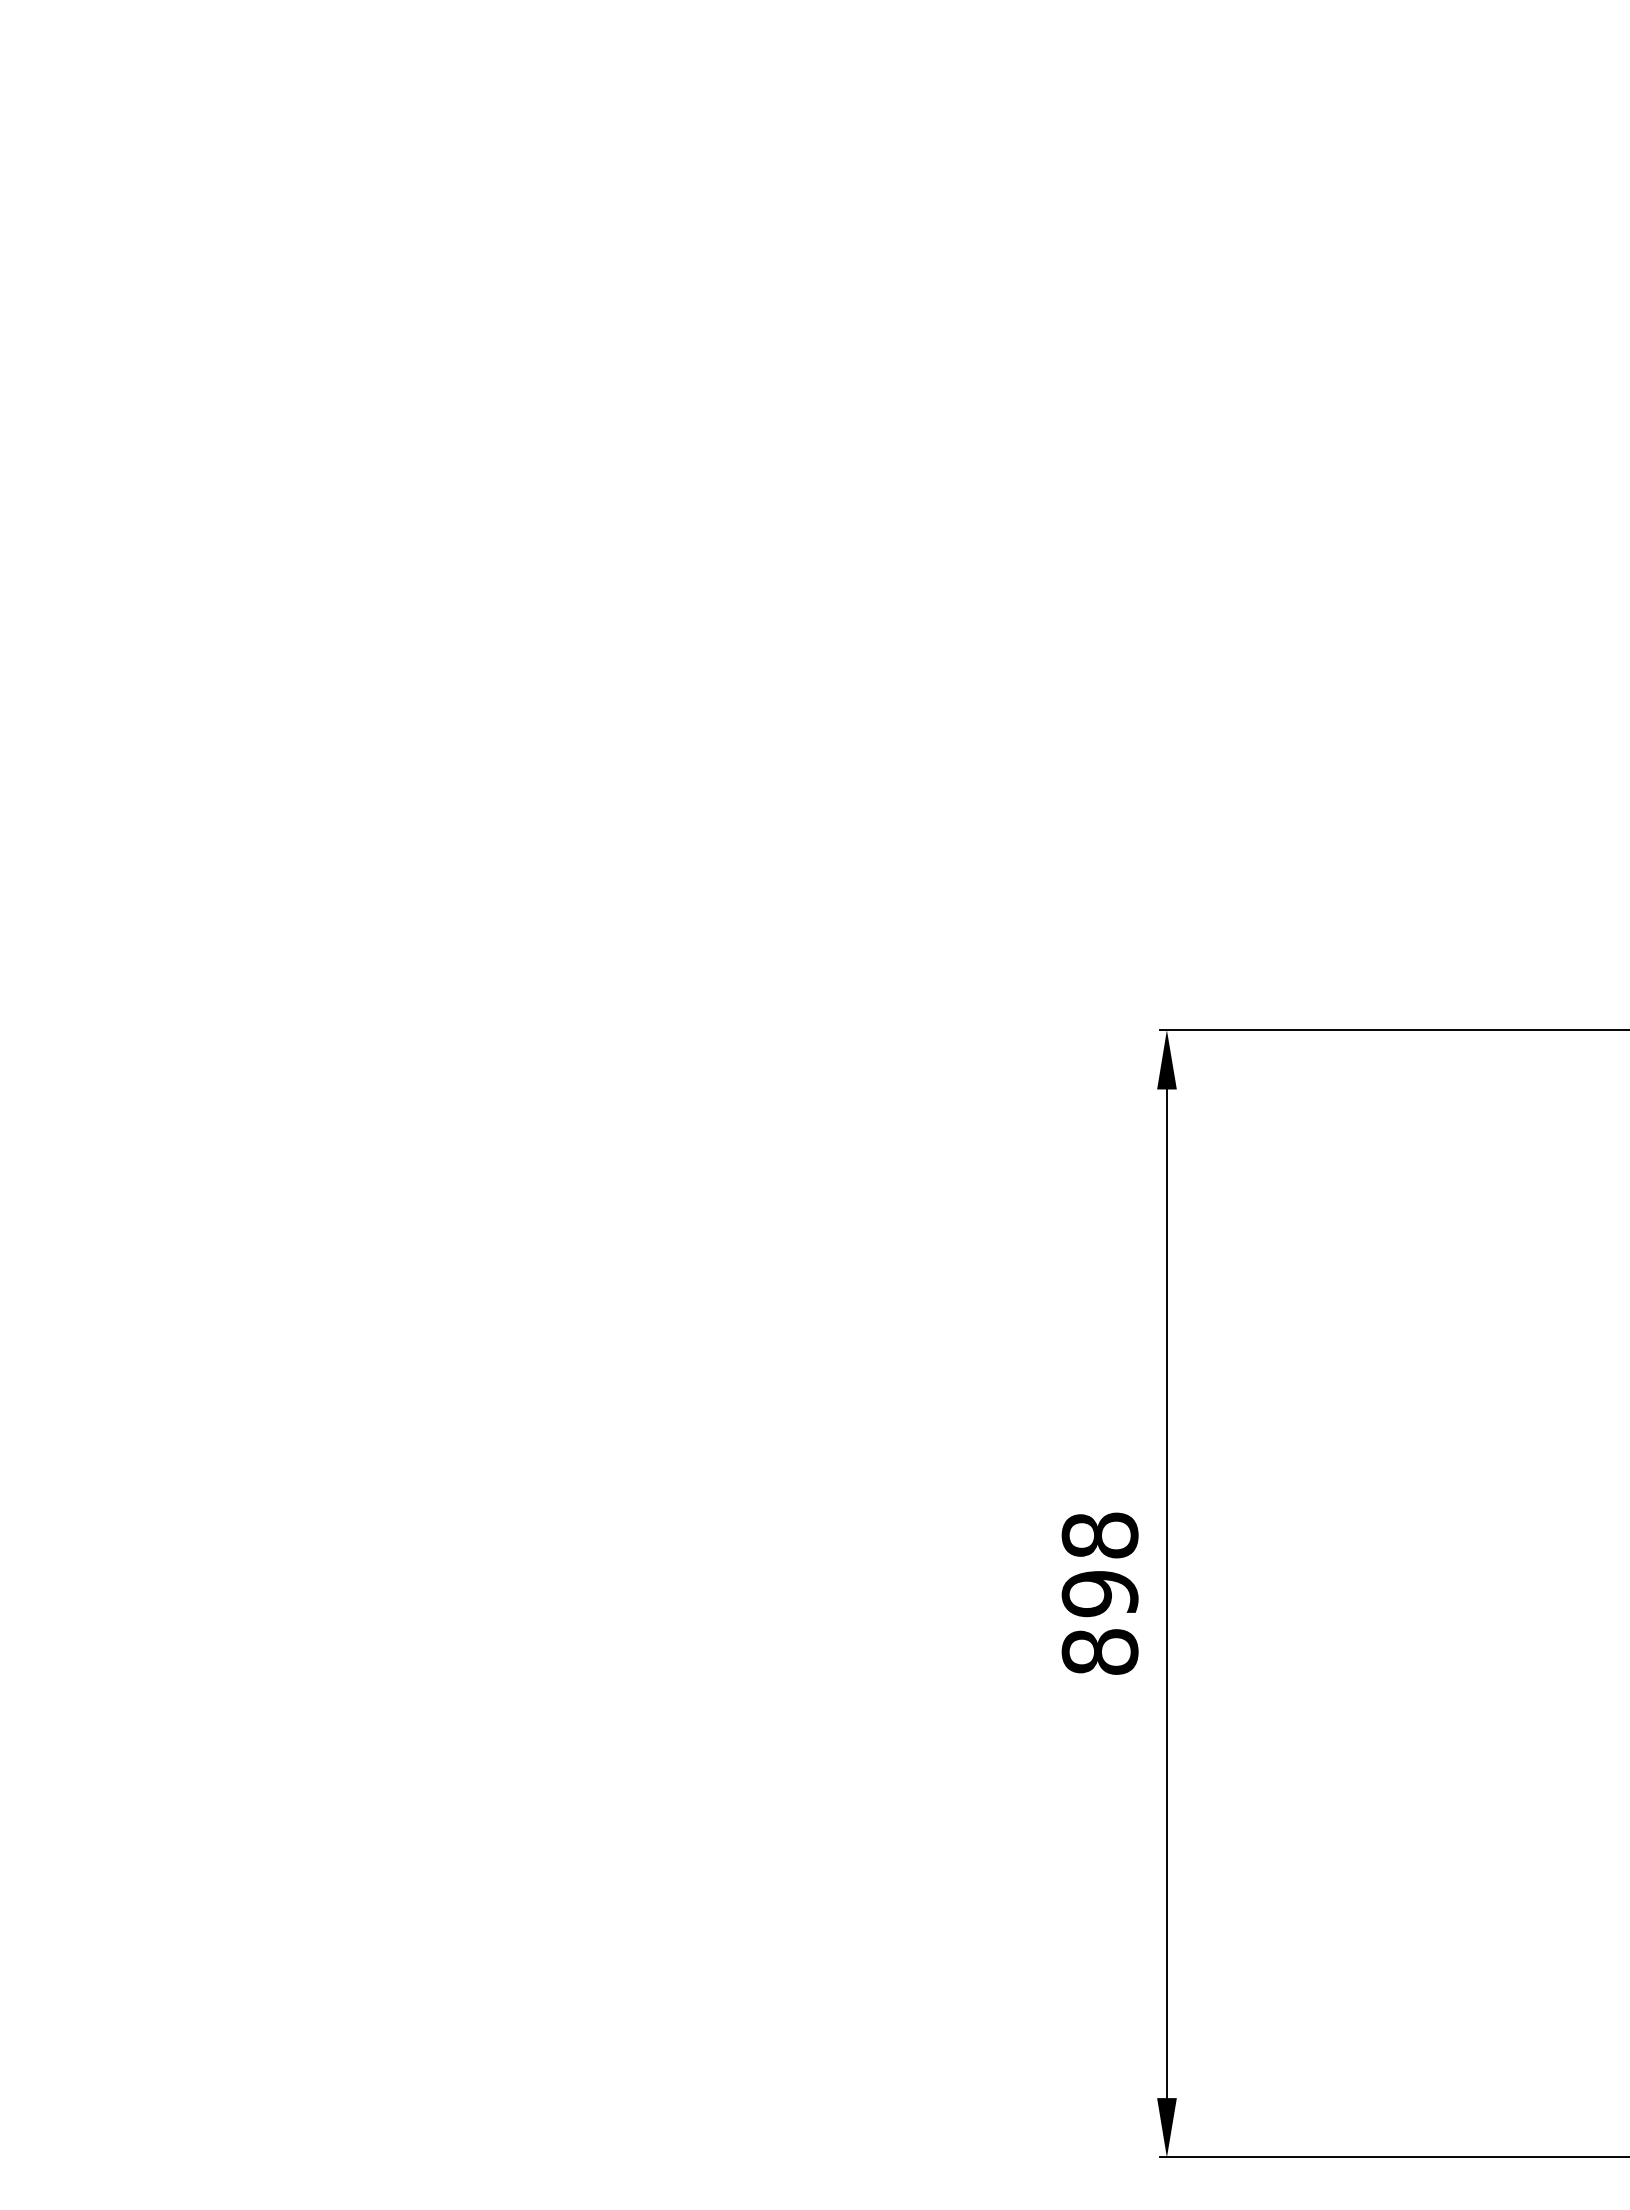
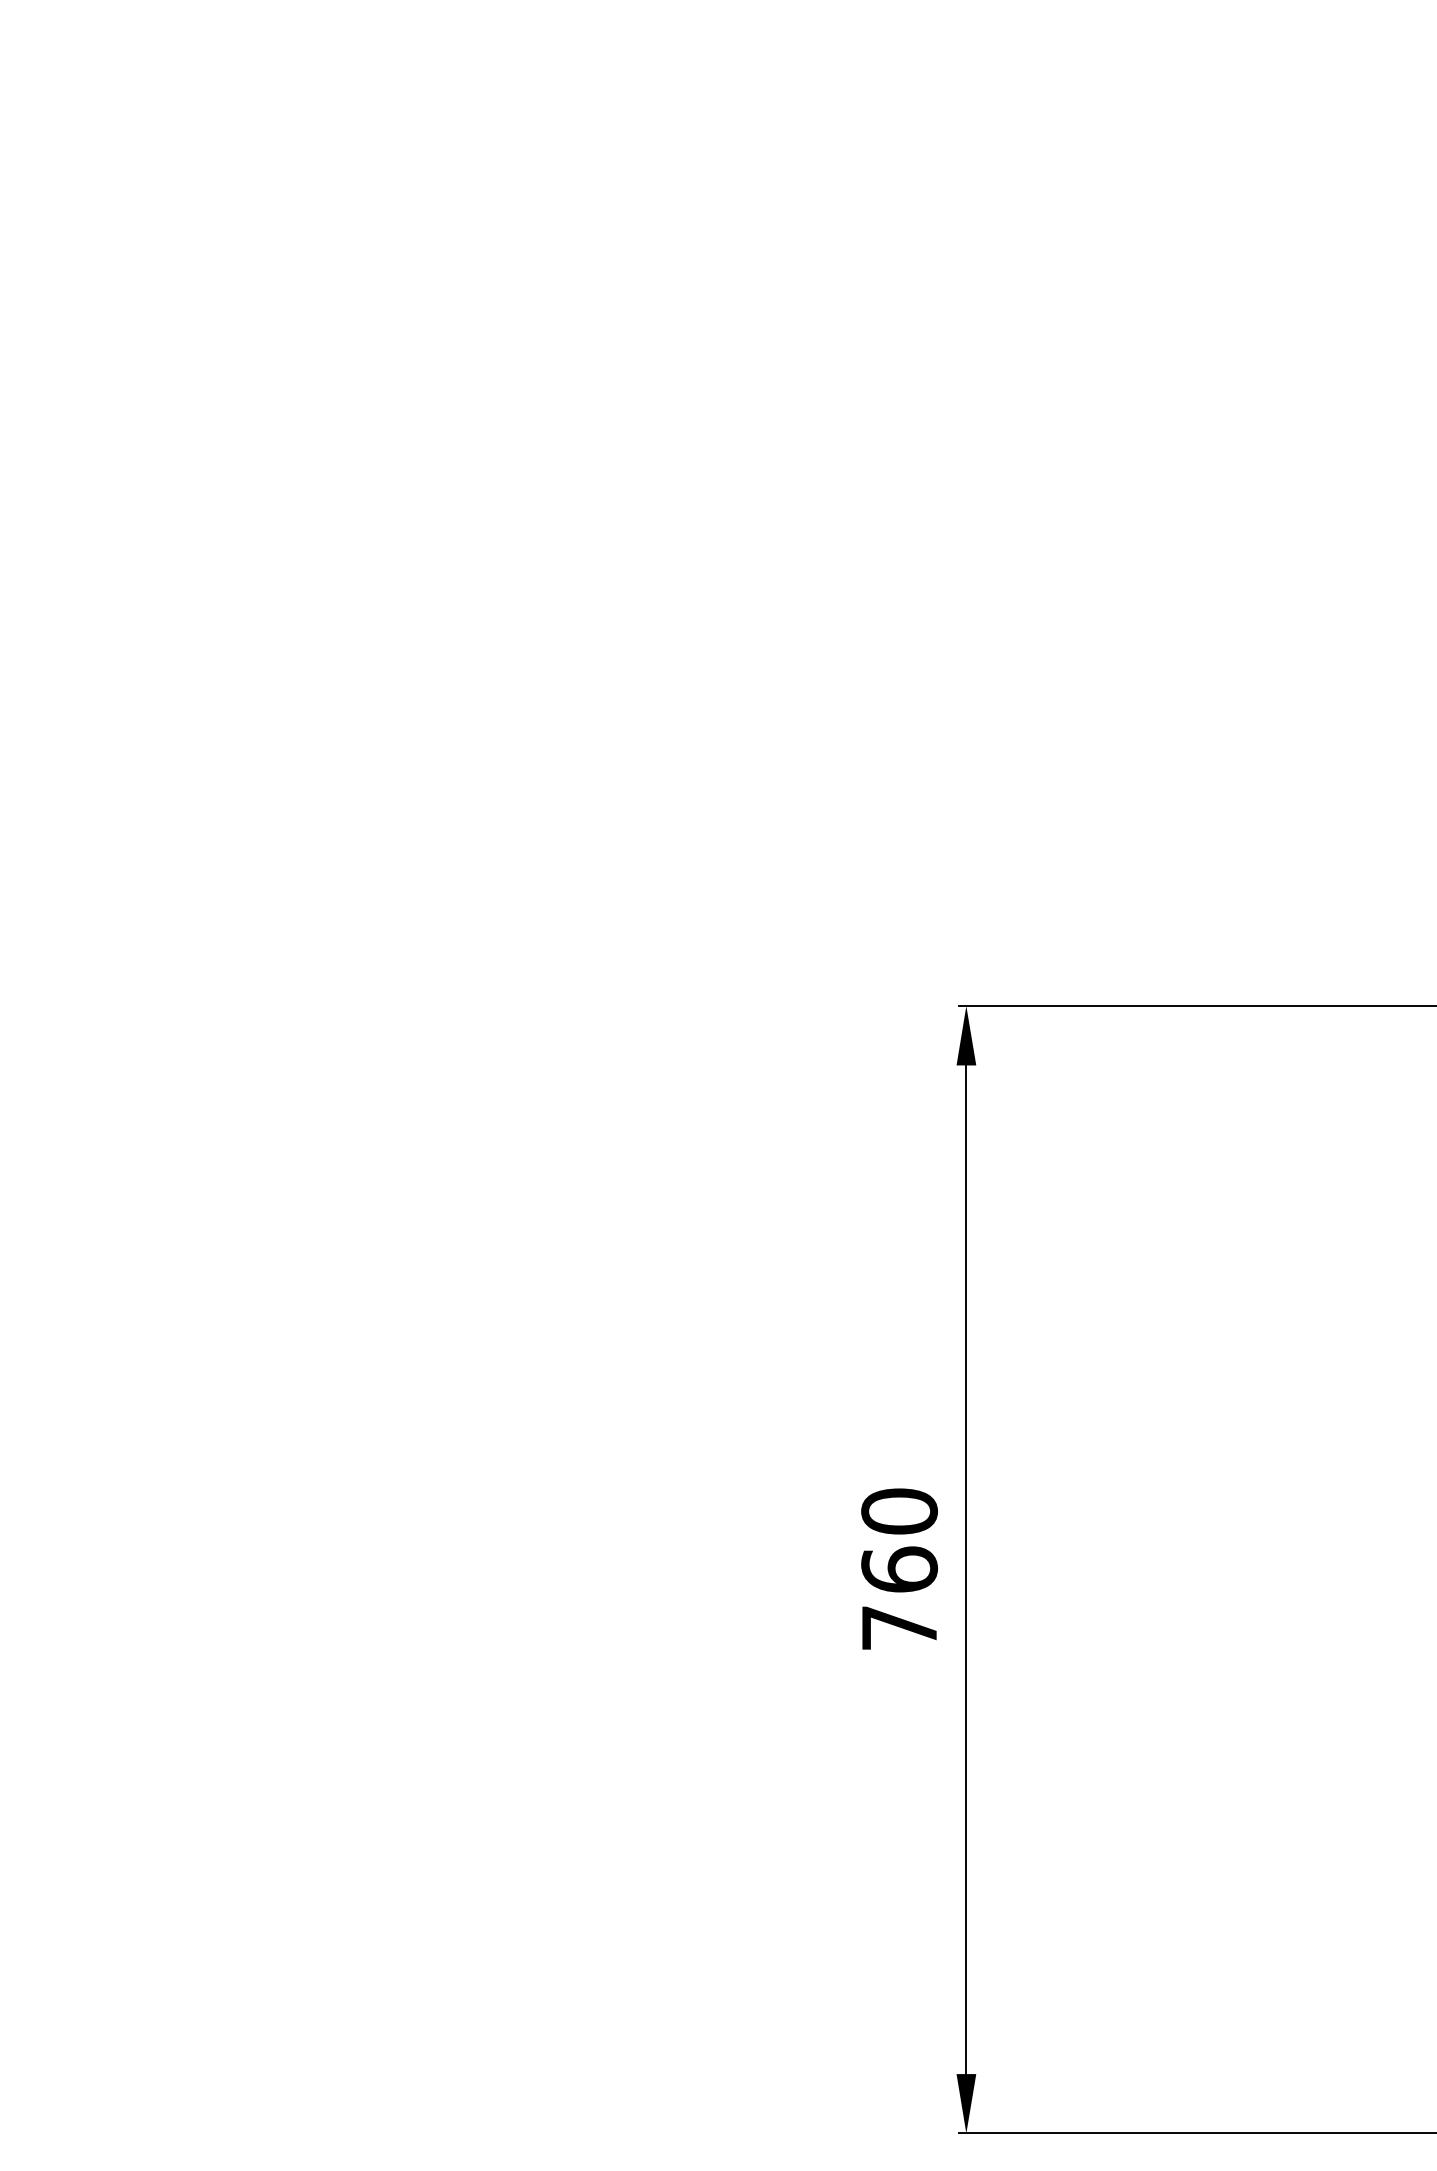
text: (1099, 1593) -> (898, 1569), 898 -> 760

